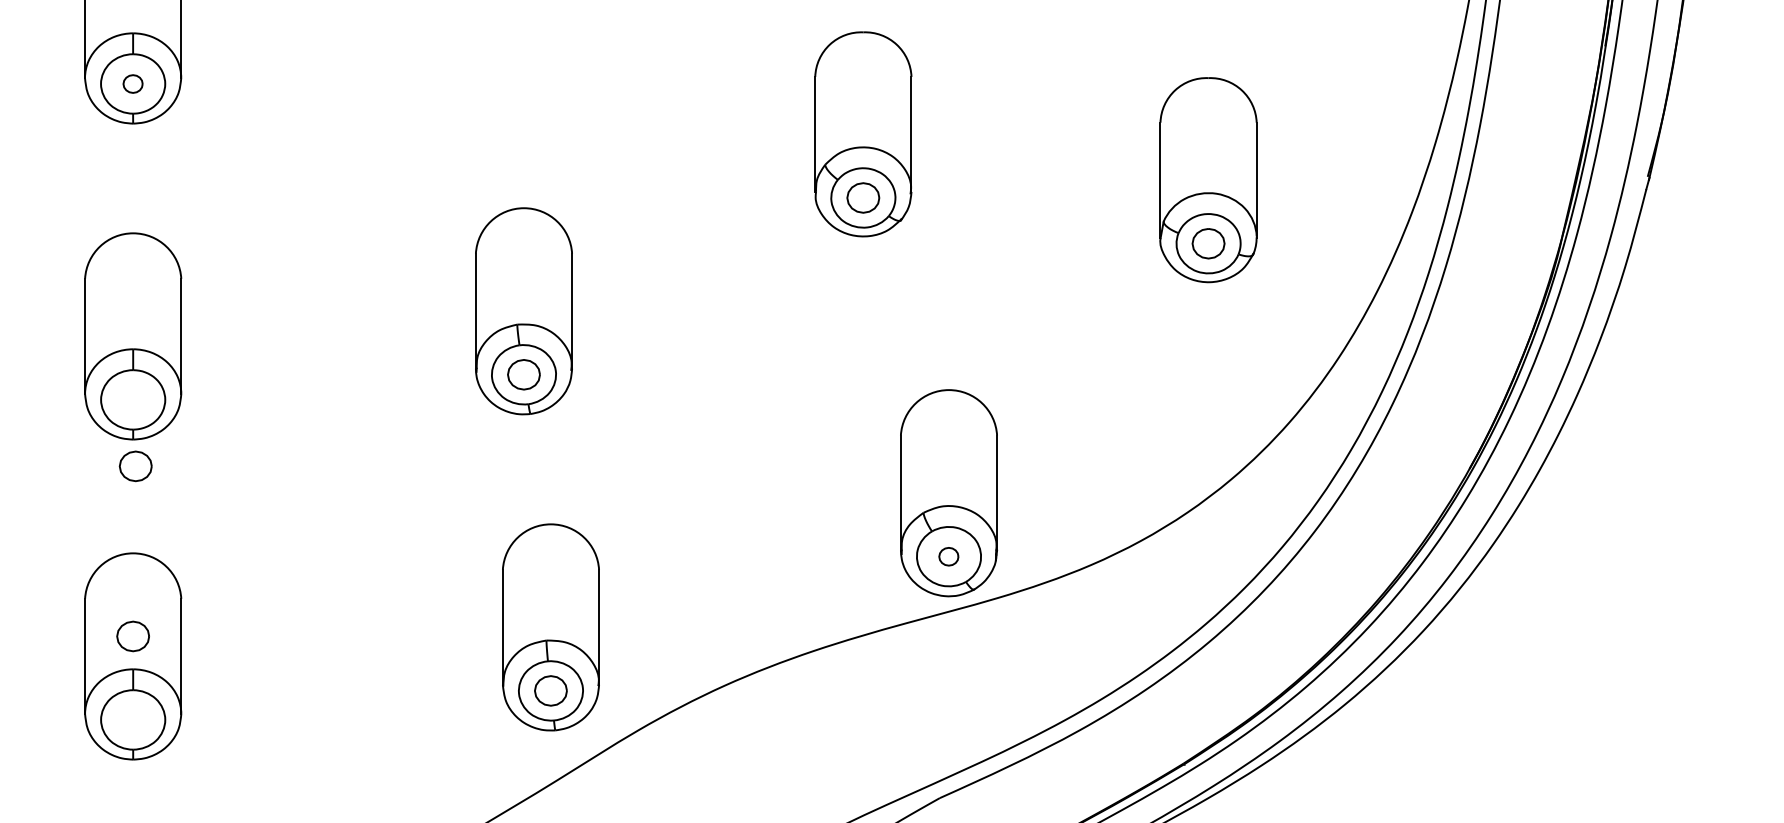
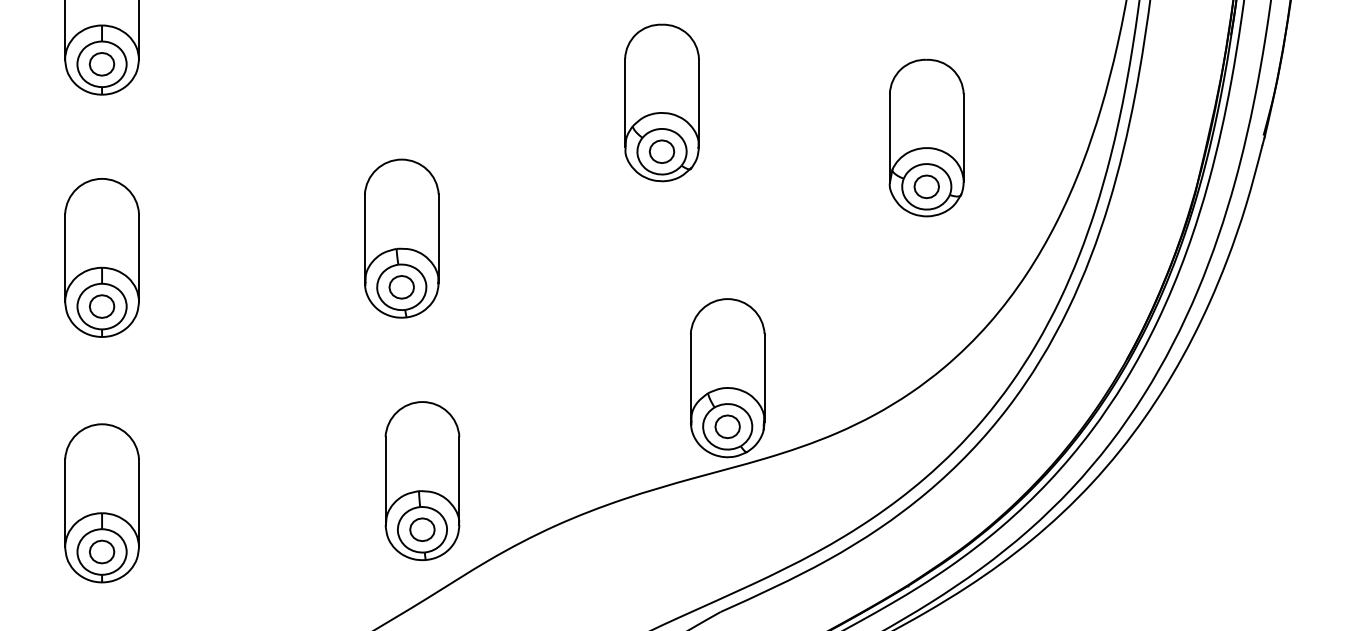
part: (132, 84) -> (101, 64), size x1.67
part: (135, 466) -> (101, 306), moved
part: (948, 556) -> (727, 426), size x1.67
part: (133, 635) -> (102, 551), moved

